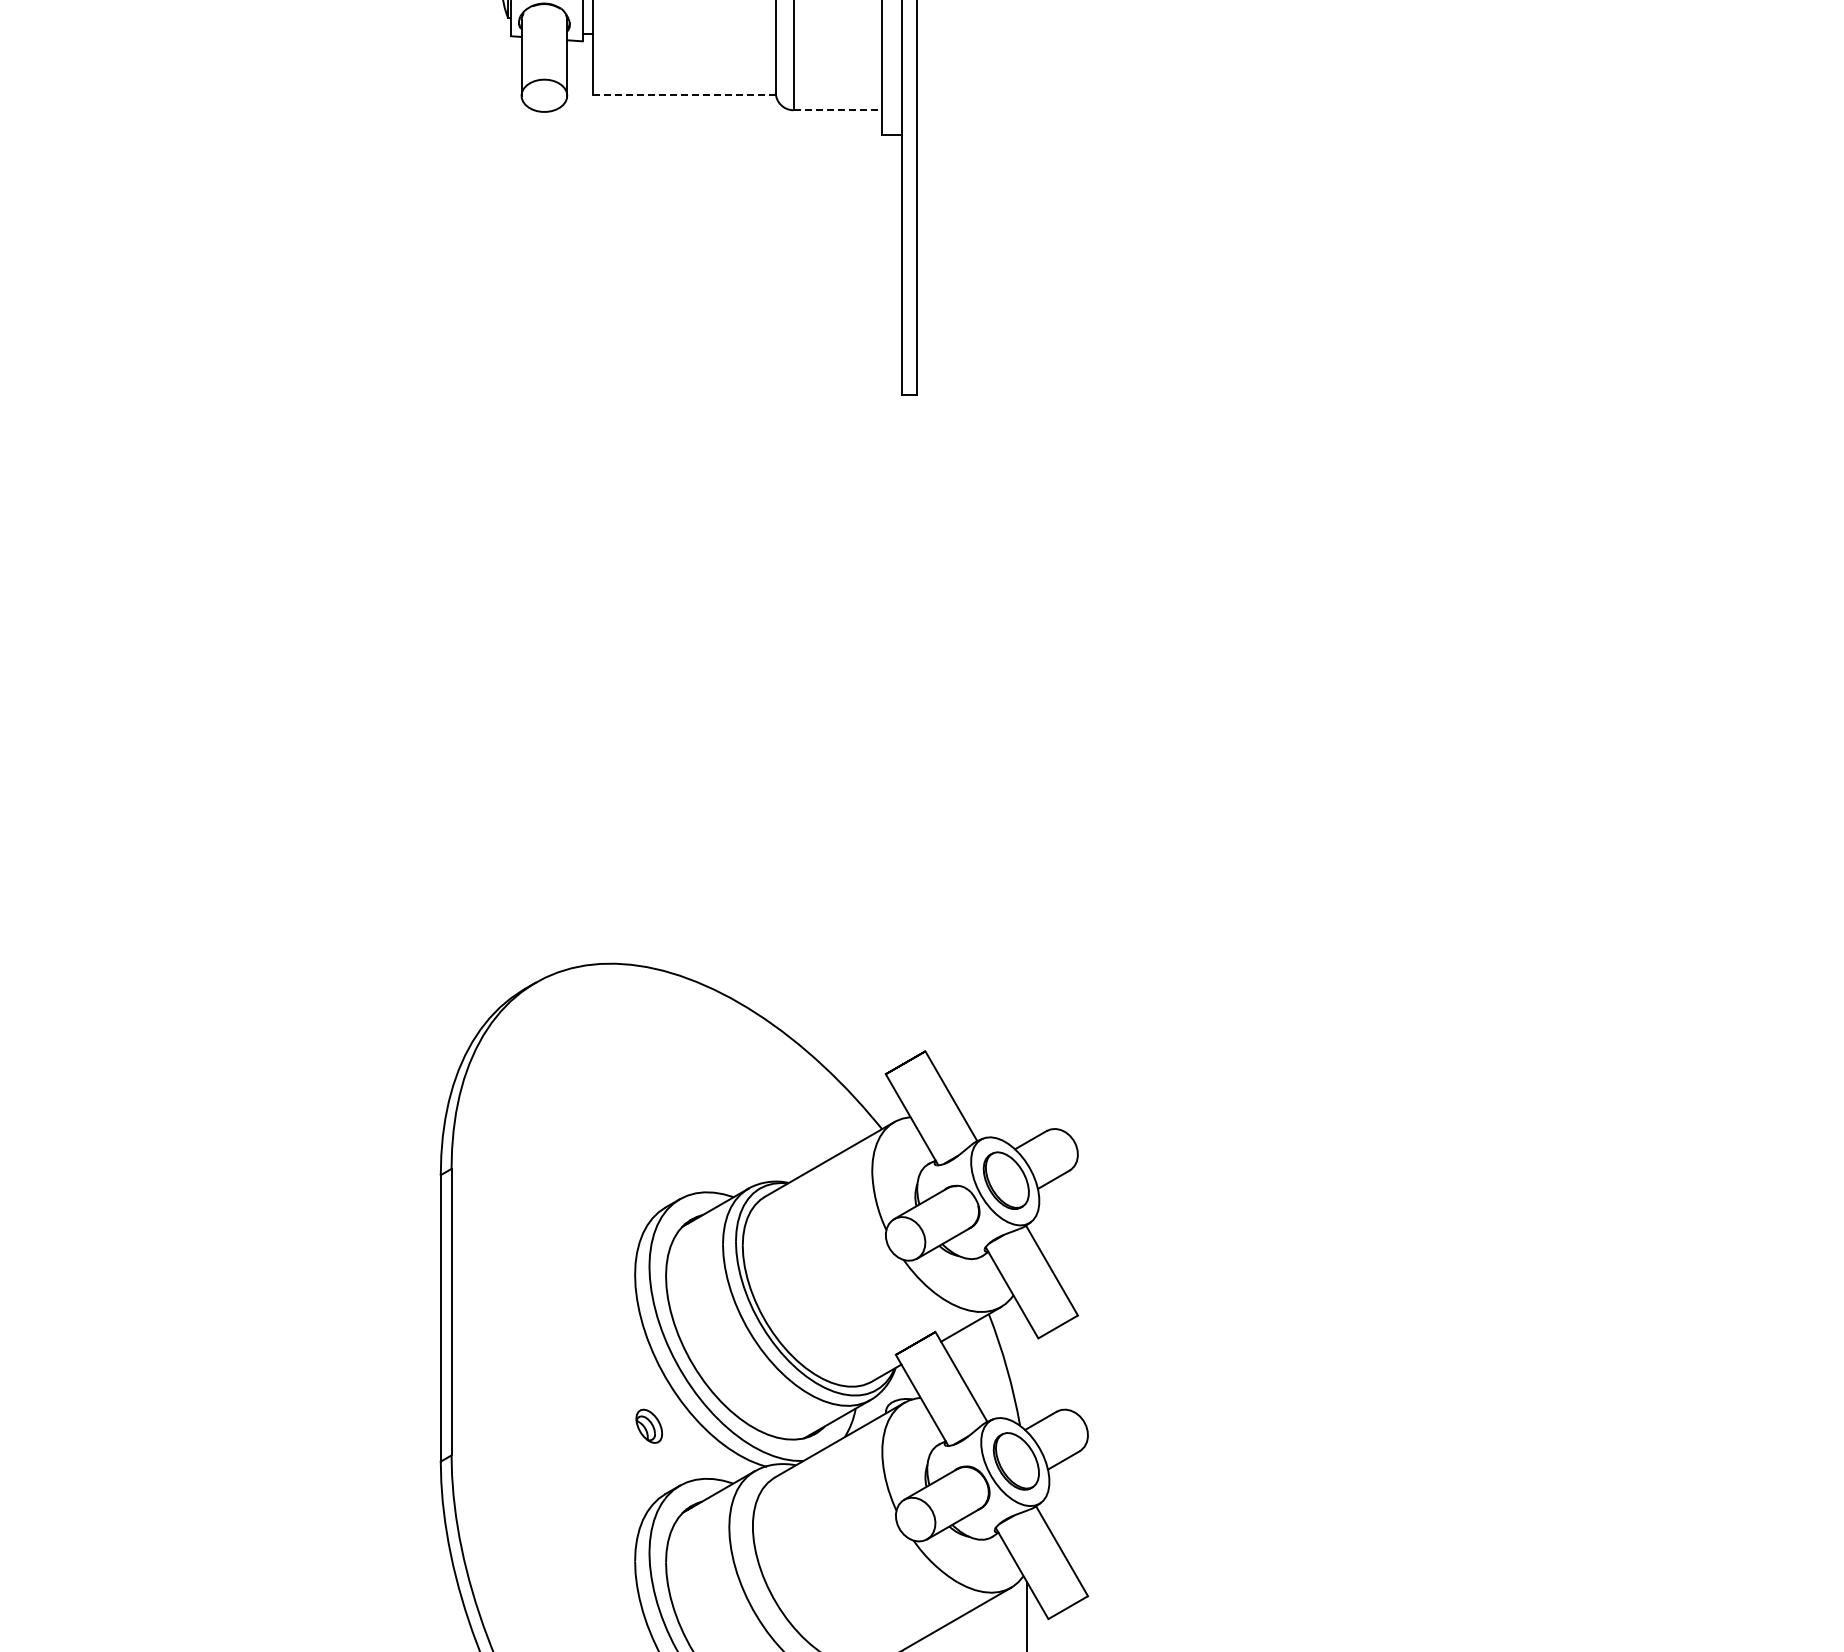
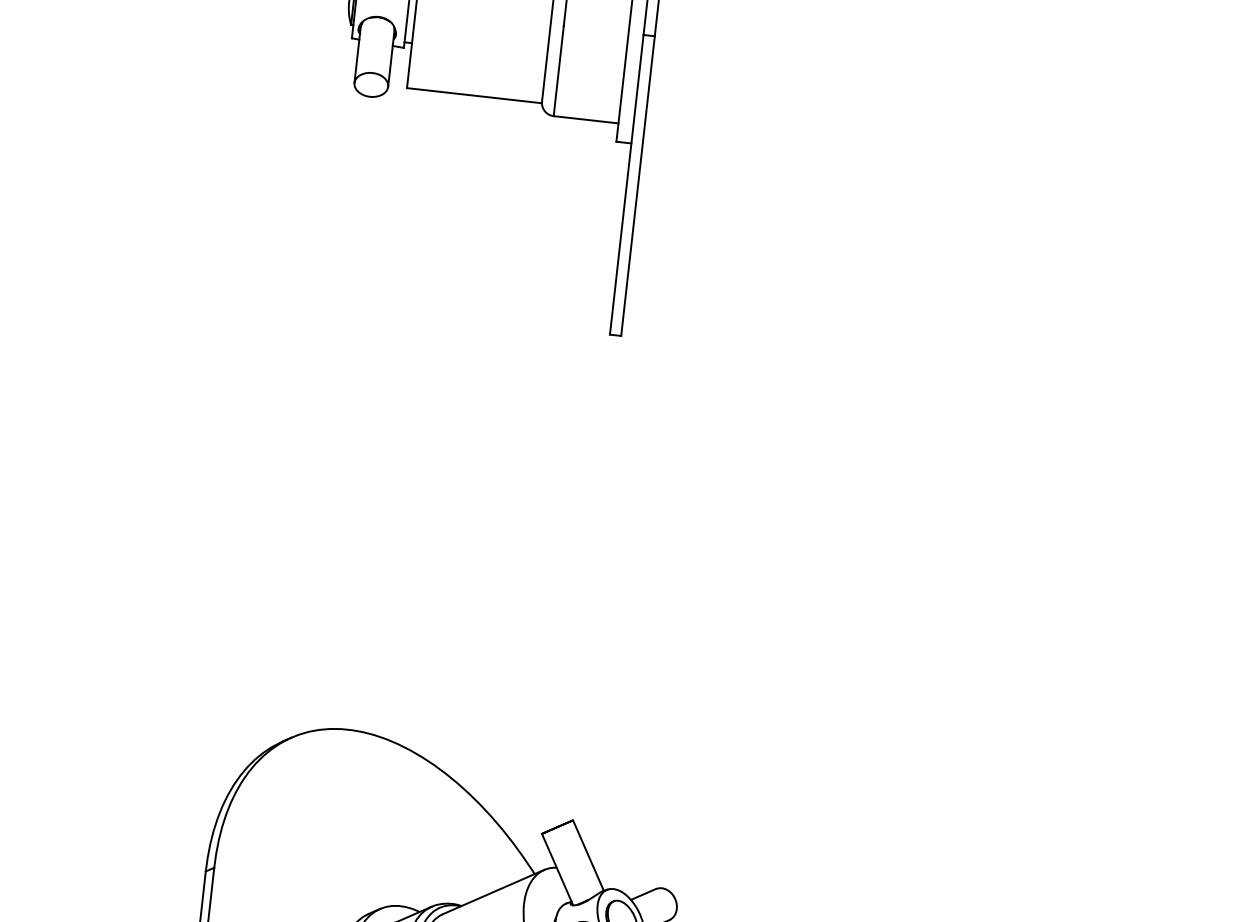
line: (684, 94) -> (474, 95), dashed -> solid
line: (837, 110) -> (586, 119), dashed -> solid

